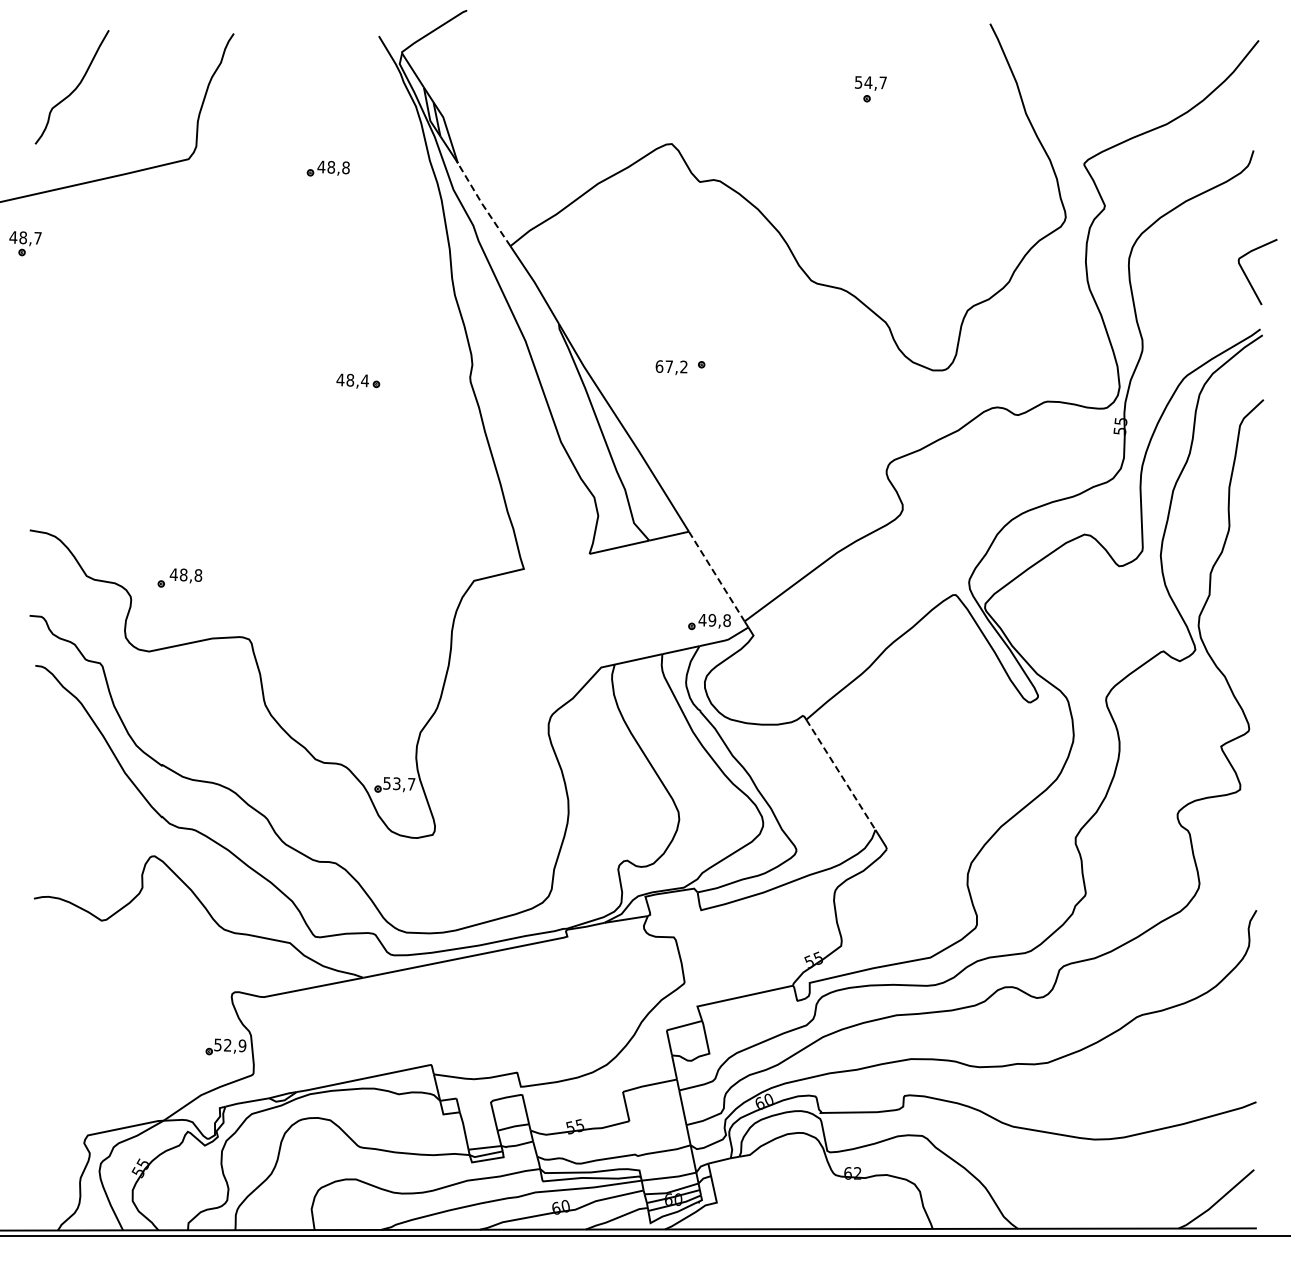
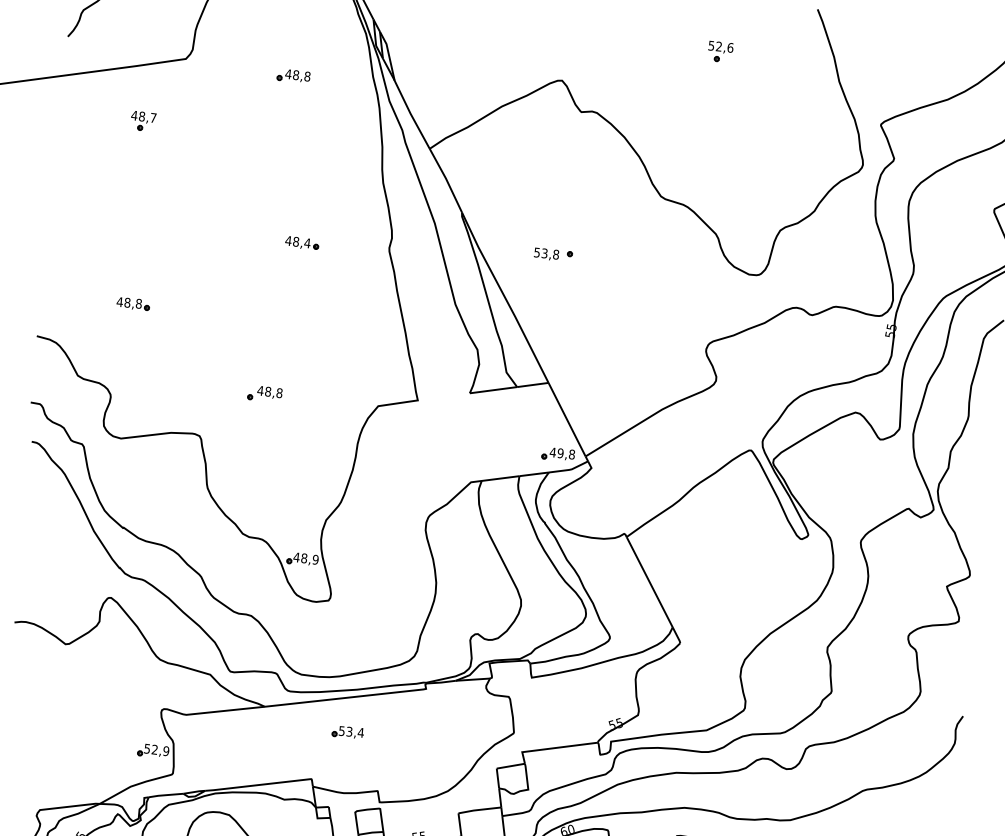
text: (875, 82) -> (724, 47), 54,7 -> 52,6
line: (483, 205) -> (411, 115), dashed -> solid
part: (25, 243) -> (143, 121), moved
text: (671, 366) -> (546, 253), 67,2 -> 53,8
part: (149, 478) -> (133, 304), added
line: (716, 576) -> (566, 419), dashed -> solid
part: (179, 577) -> (264, 393), moved
line: (841, 775) -> (650, 582), dashed -> solid
text: (399, 783) -> (306, 558), 53,7 -> 48,9
part: (472, 1000) -> (347, 731), added

